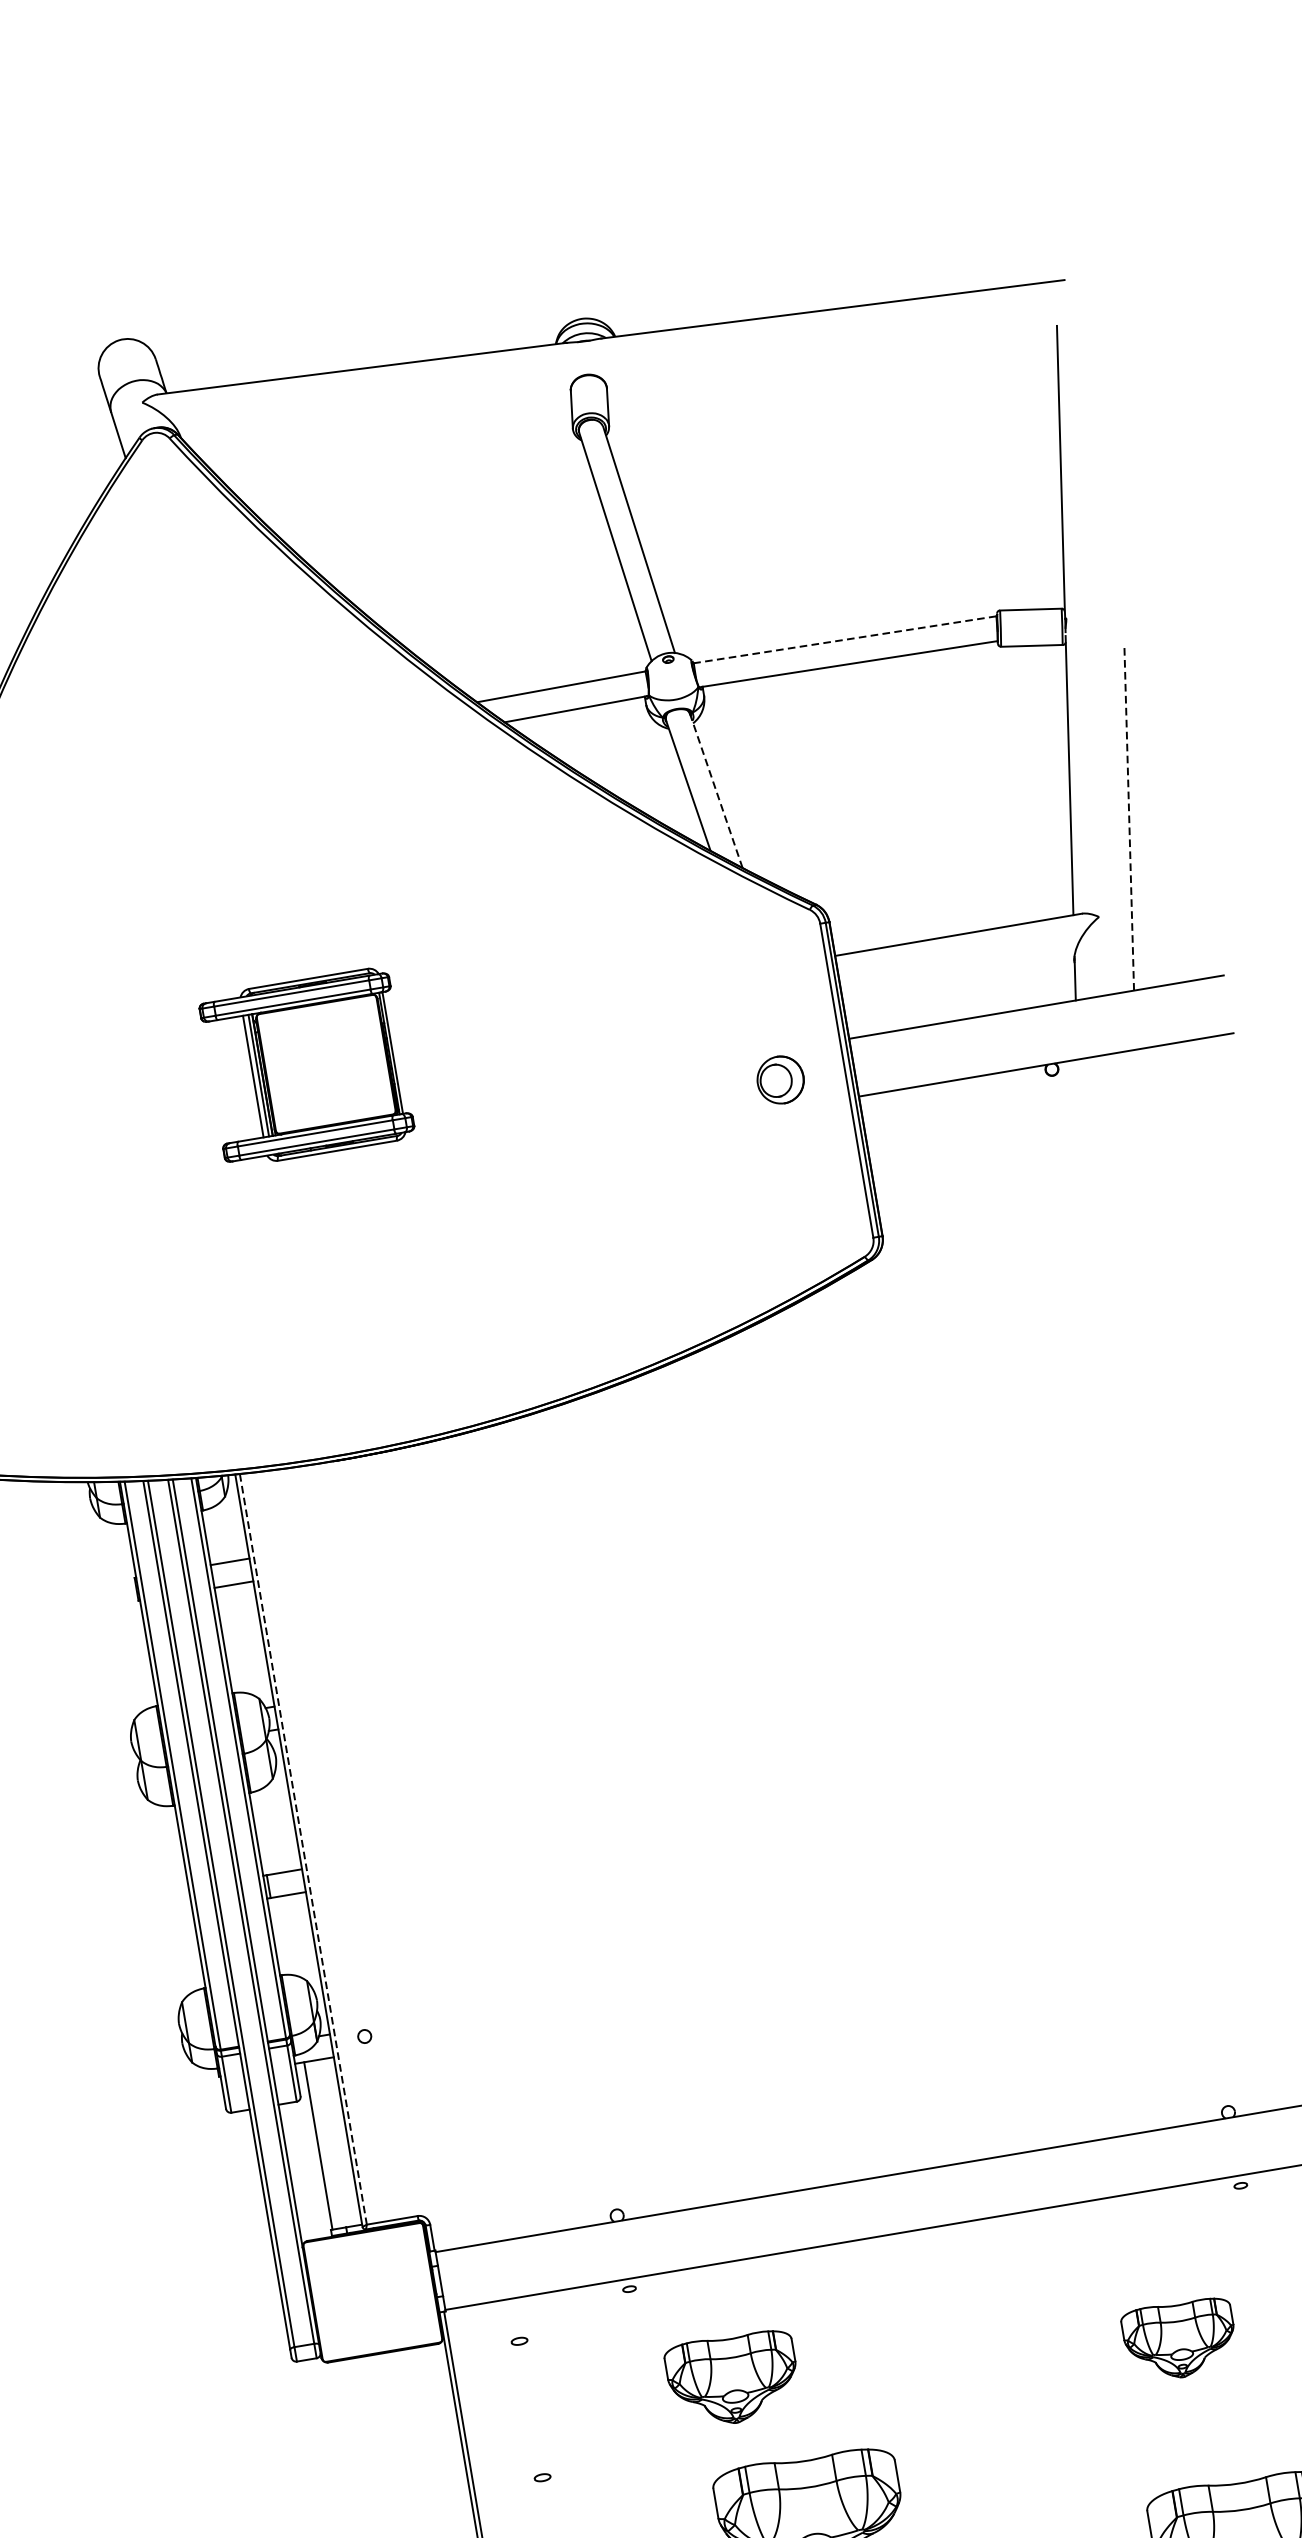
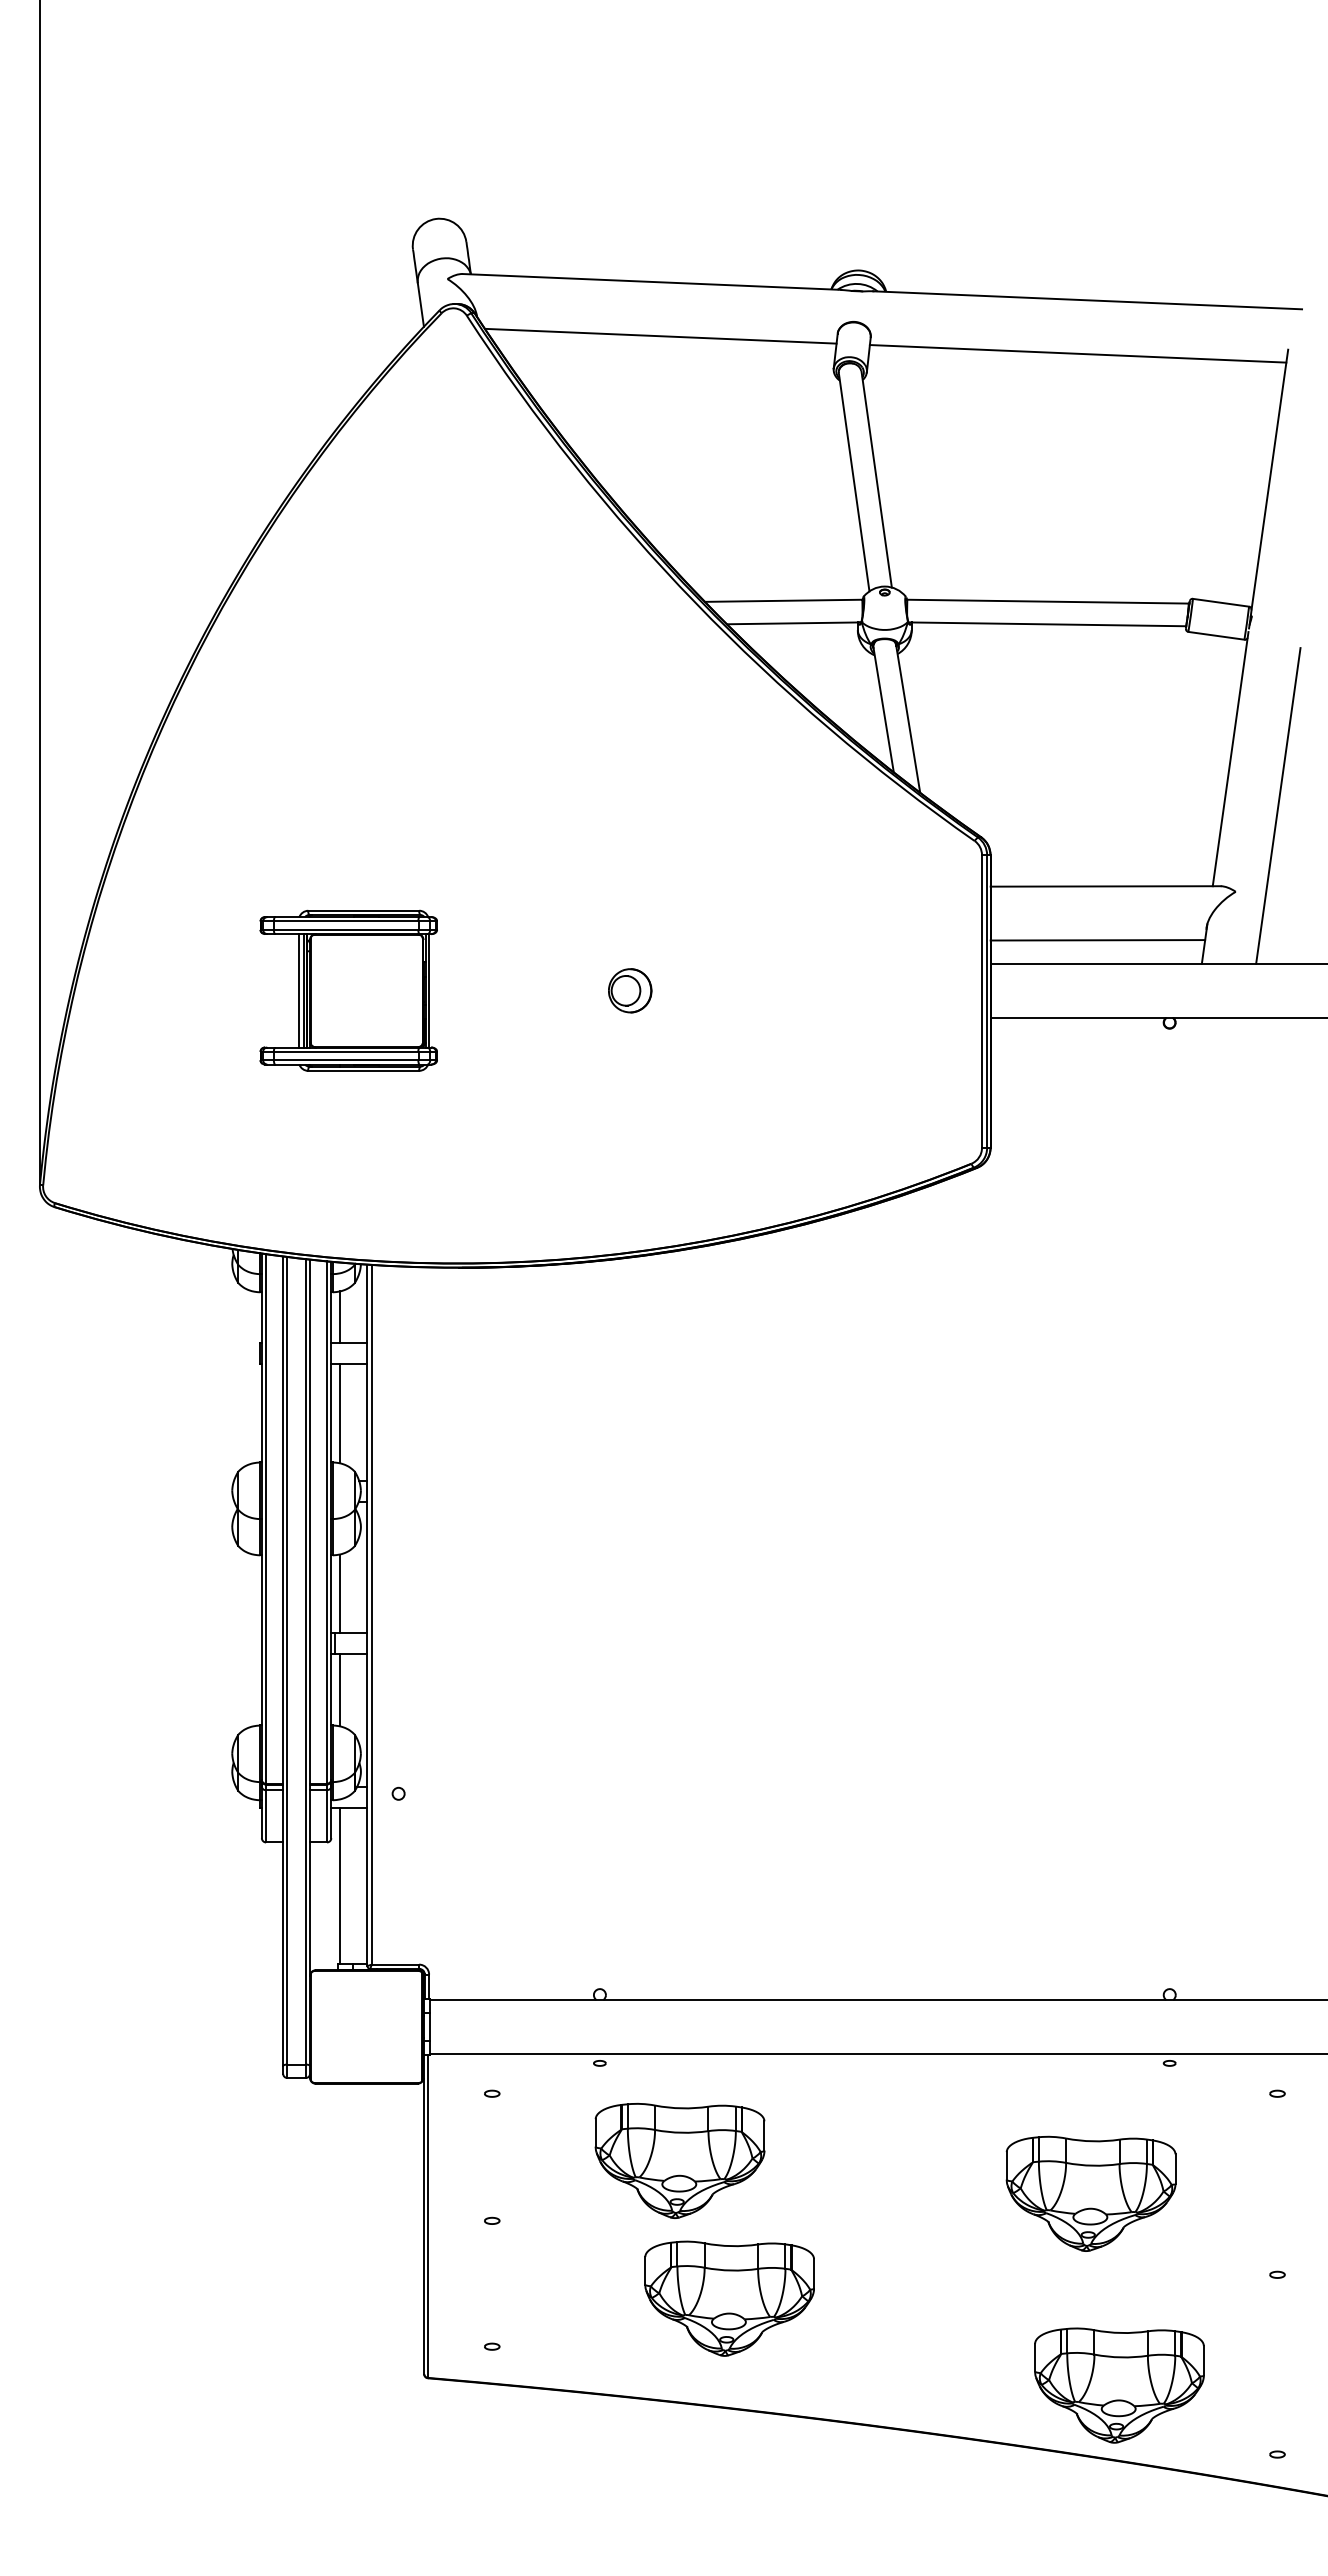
line: (831, 368) -> (1077, 353), added
line: (381, 424) -> (660, 335), added
line: (845, 639) -> (1048, 601), dashed -> solid
line: (716, 790) -> (908, 718), dashed -> solid
line: (1129, 816) -> (1278, 805), dashed -> solid
line: (959, 994) -> (1097, 940), added
part: (306, 1067) -> (348, 990), moved
part: (780, 1079) -> (630, 990), moved
line: (214, 1535) -> (339, 1316), added
line: (232, 1639) -> (339, 1413), added
line: (264, 1832) -> (339, 1593), added
line: (303, 1849) -> (371, 1614), dashed -> solid
line: (282, 1935) -> (339, 1689), added
part: (1179, 2339) -> (1090, 2193), size x1.67
part: (732, 2378) -> (679, 2160), size x1.43

